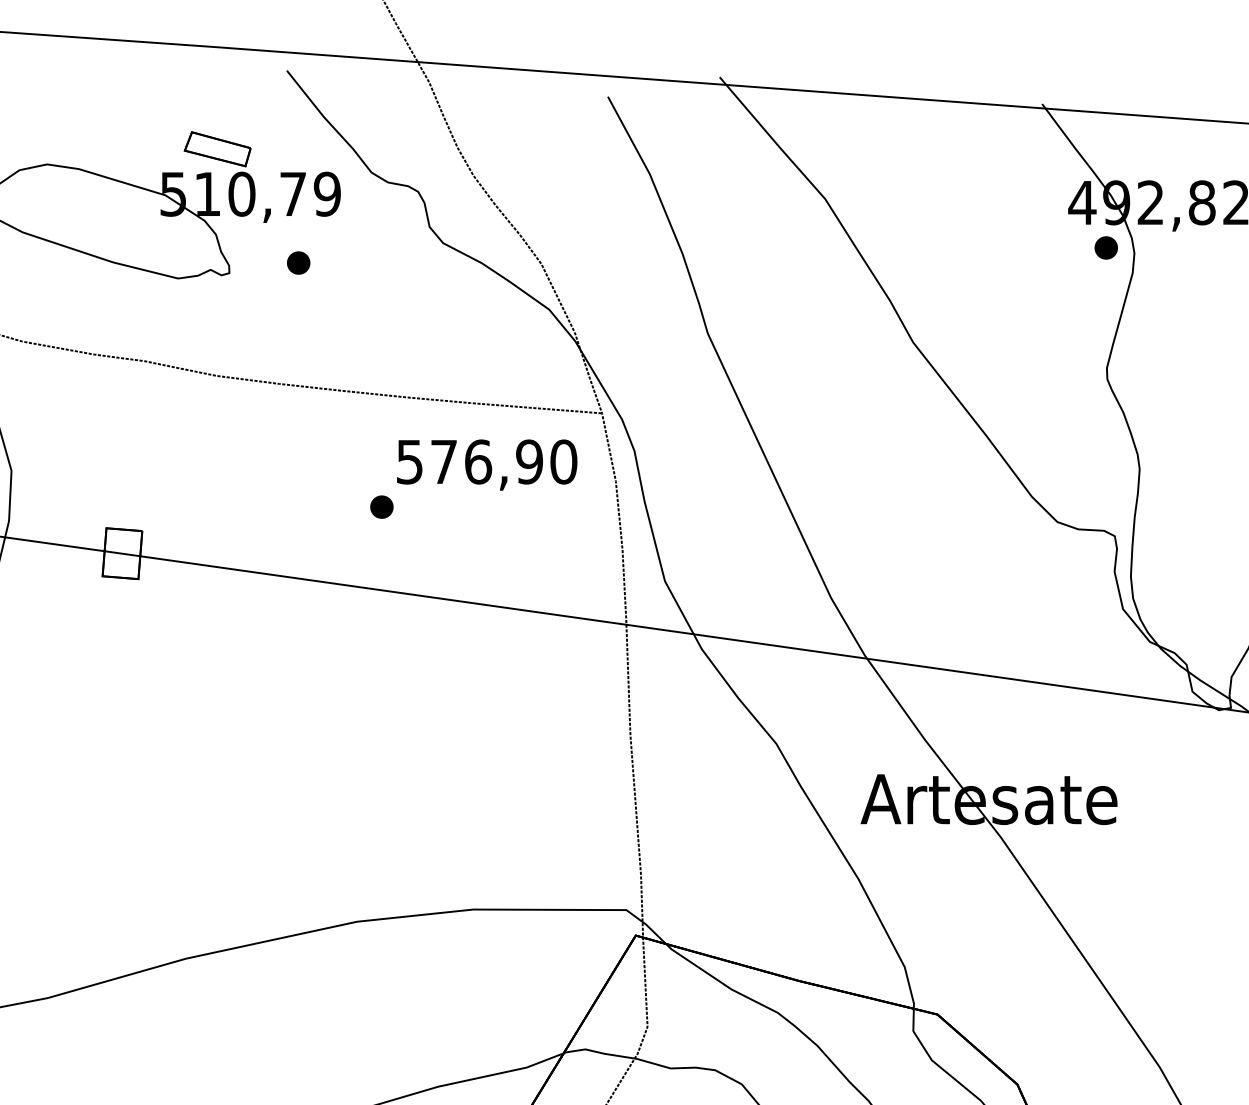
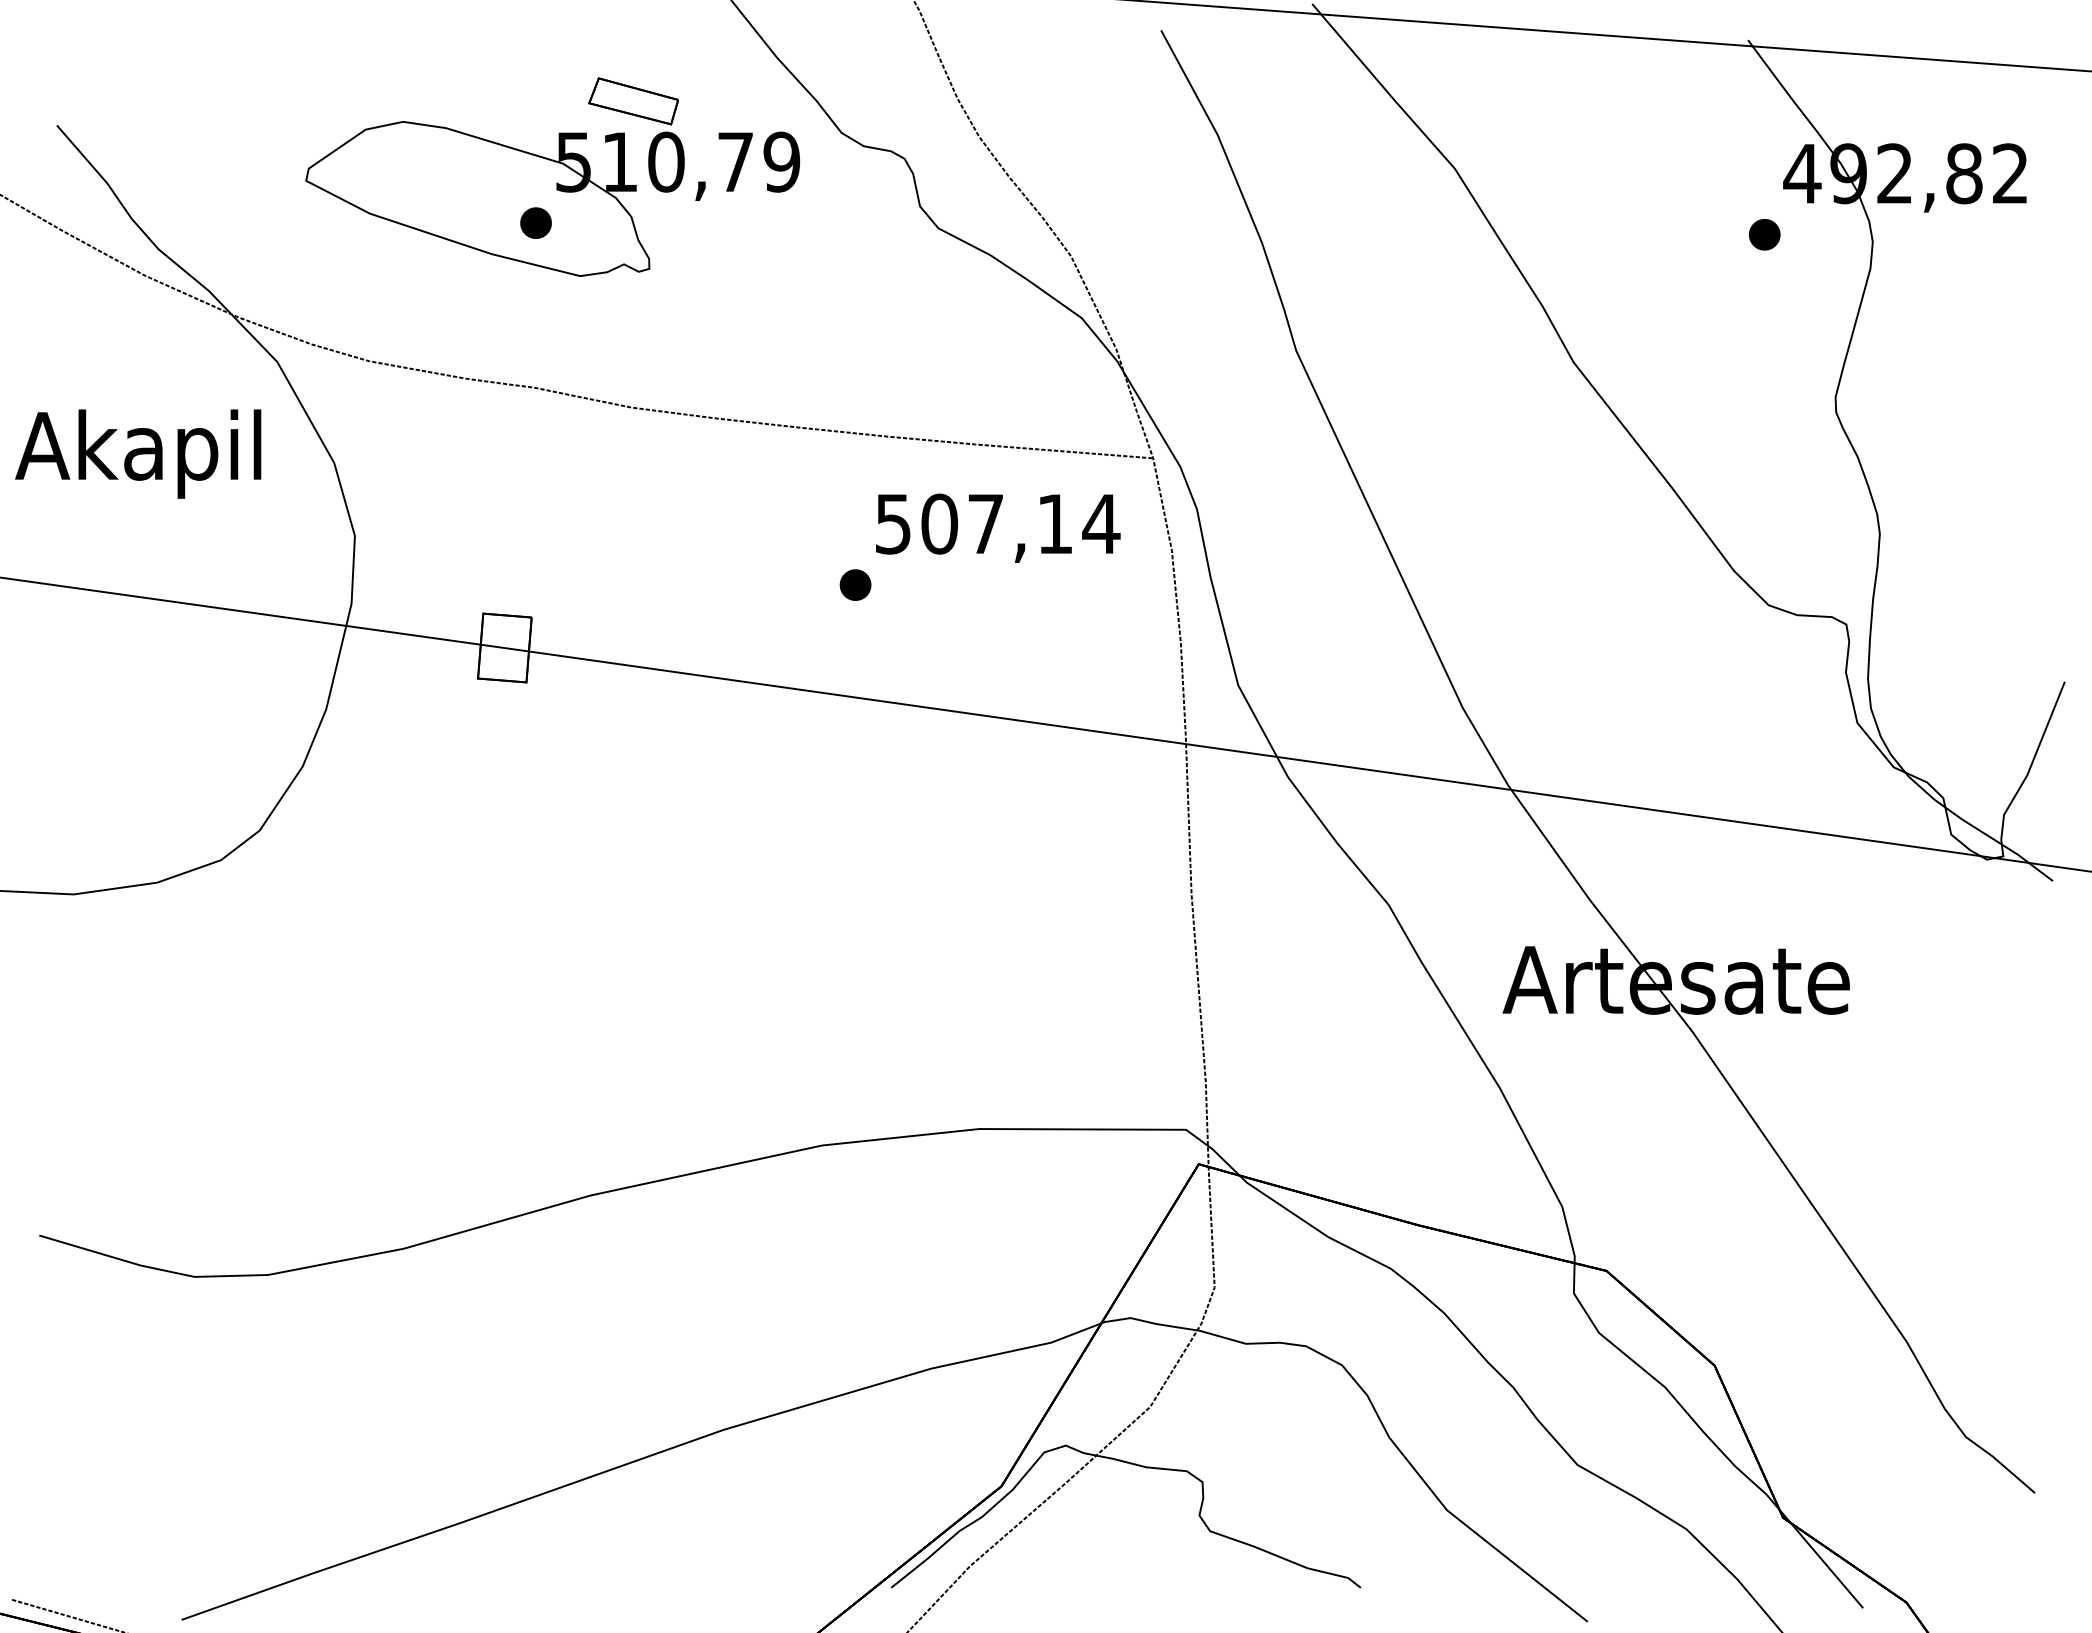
part: (1106, 247) -> (1764, 234), moved
part: (298, 262) -> (535, 222), moved
text: (503, 461) -> (1020, 523), 576,90 -> 507,14

